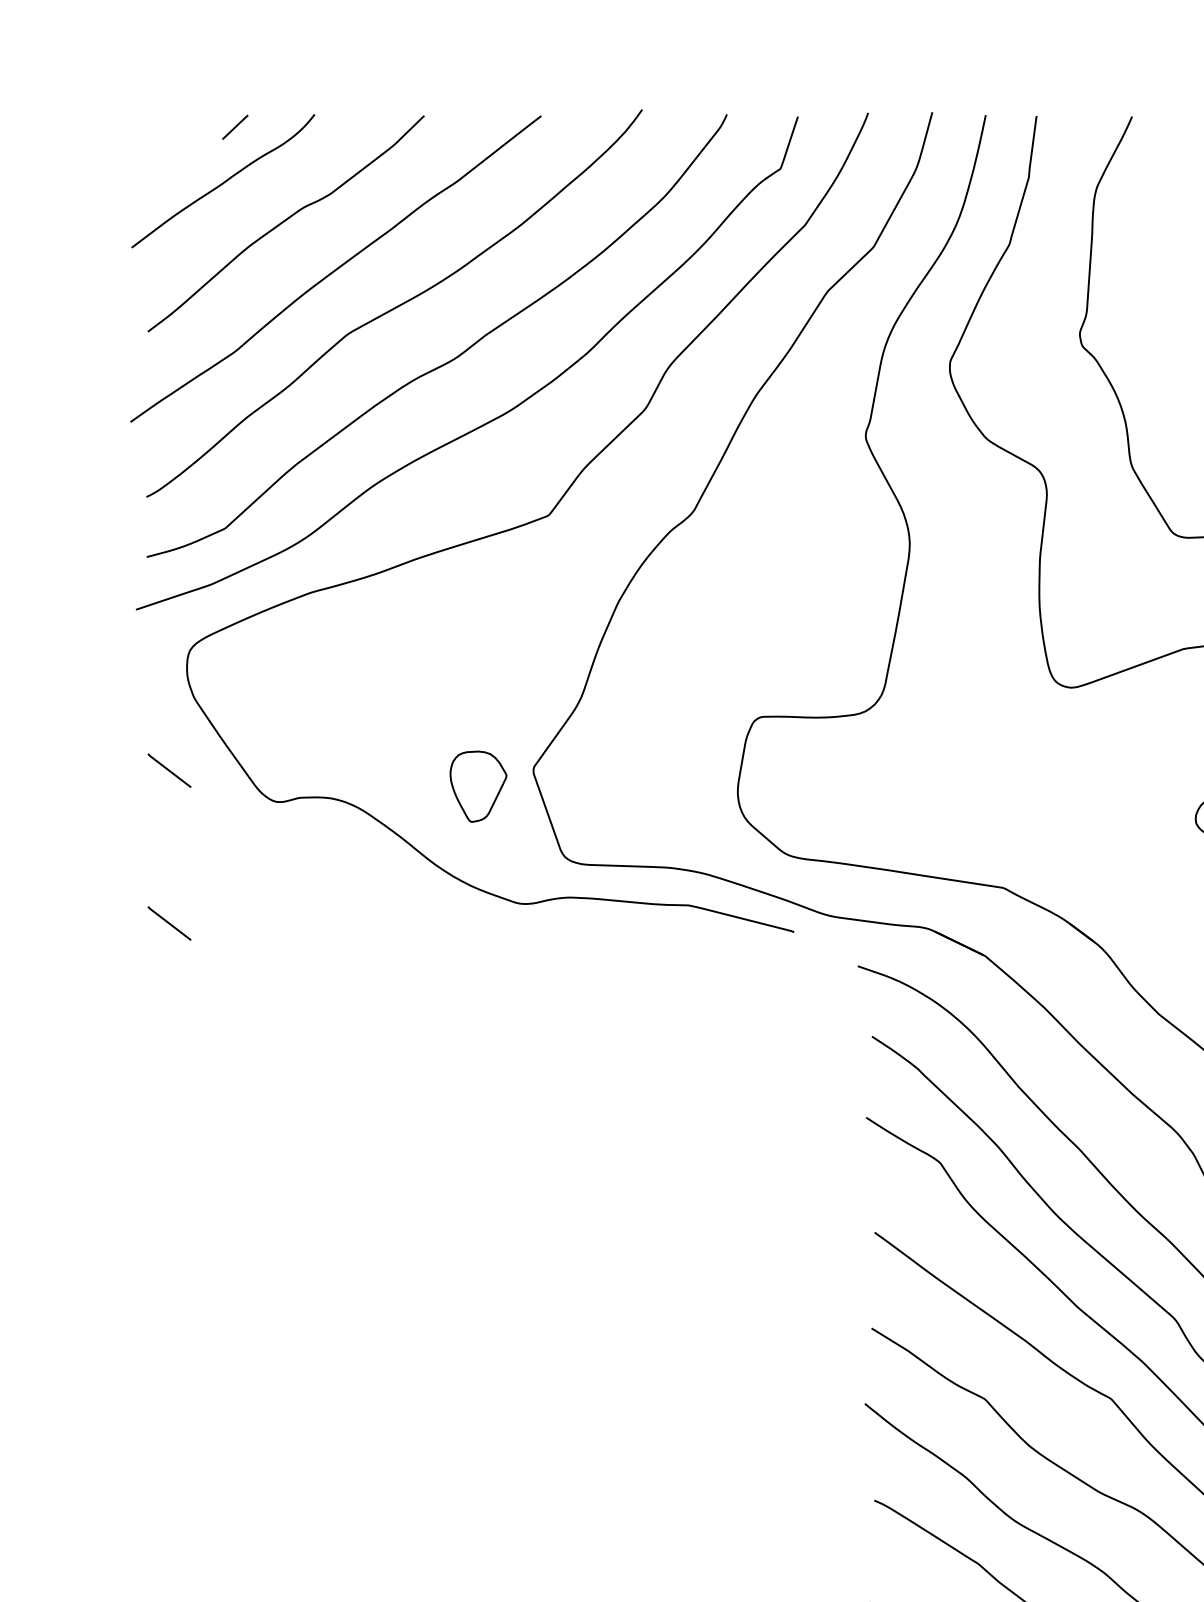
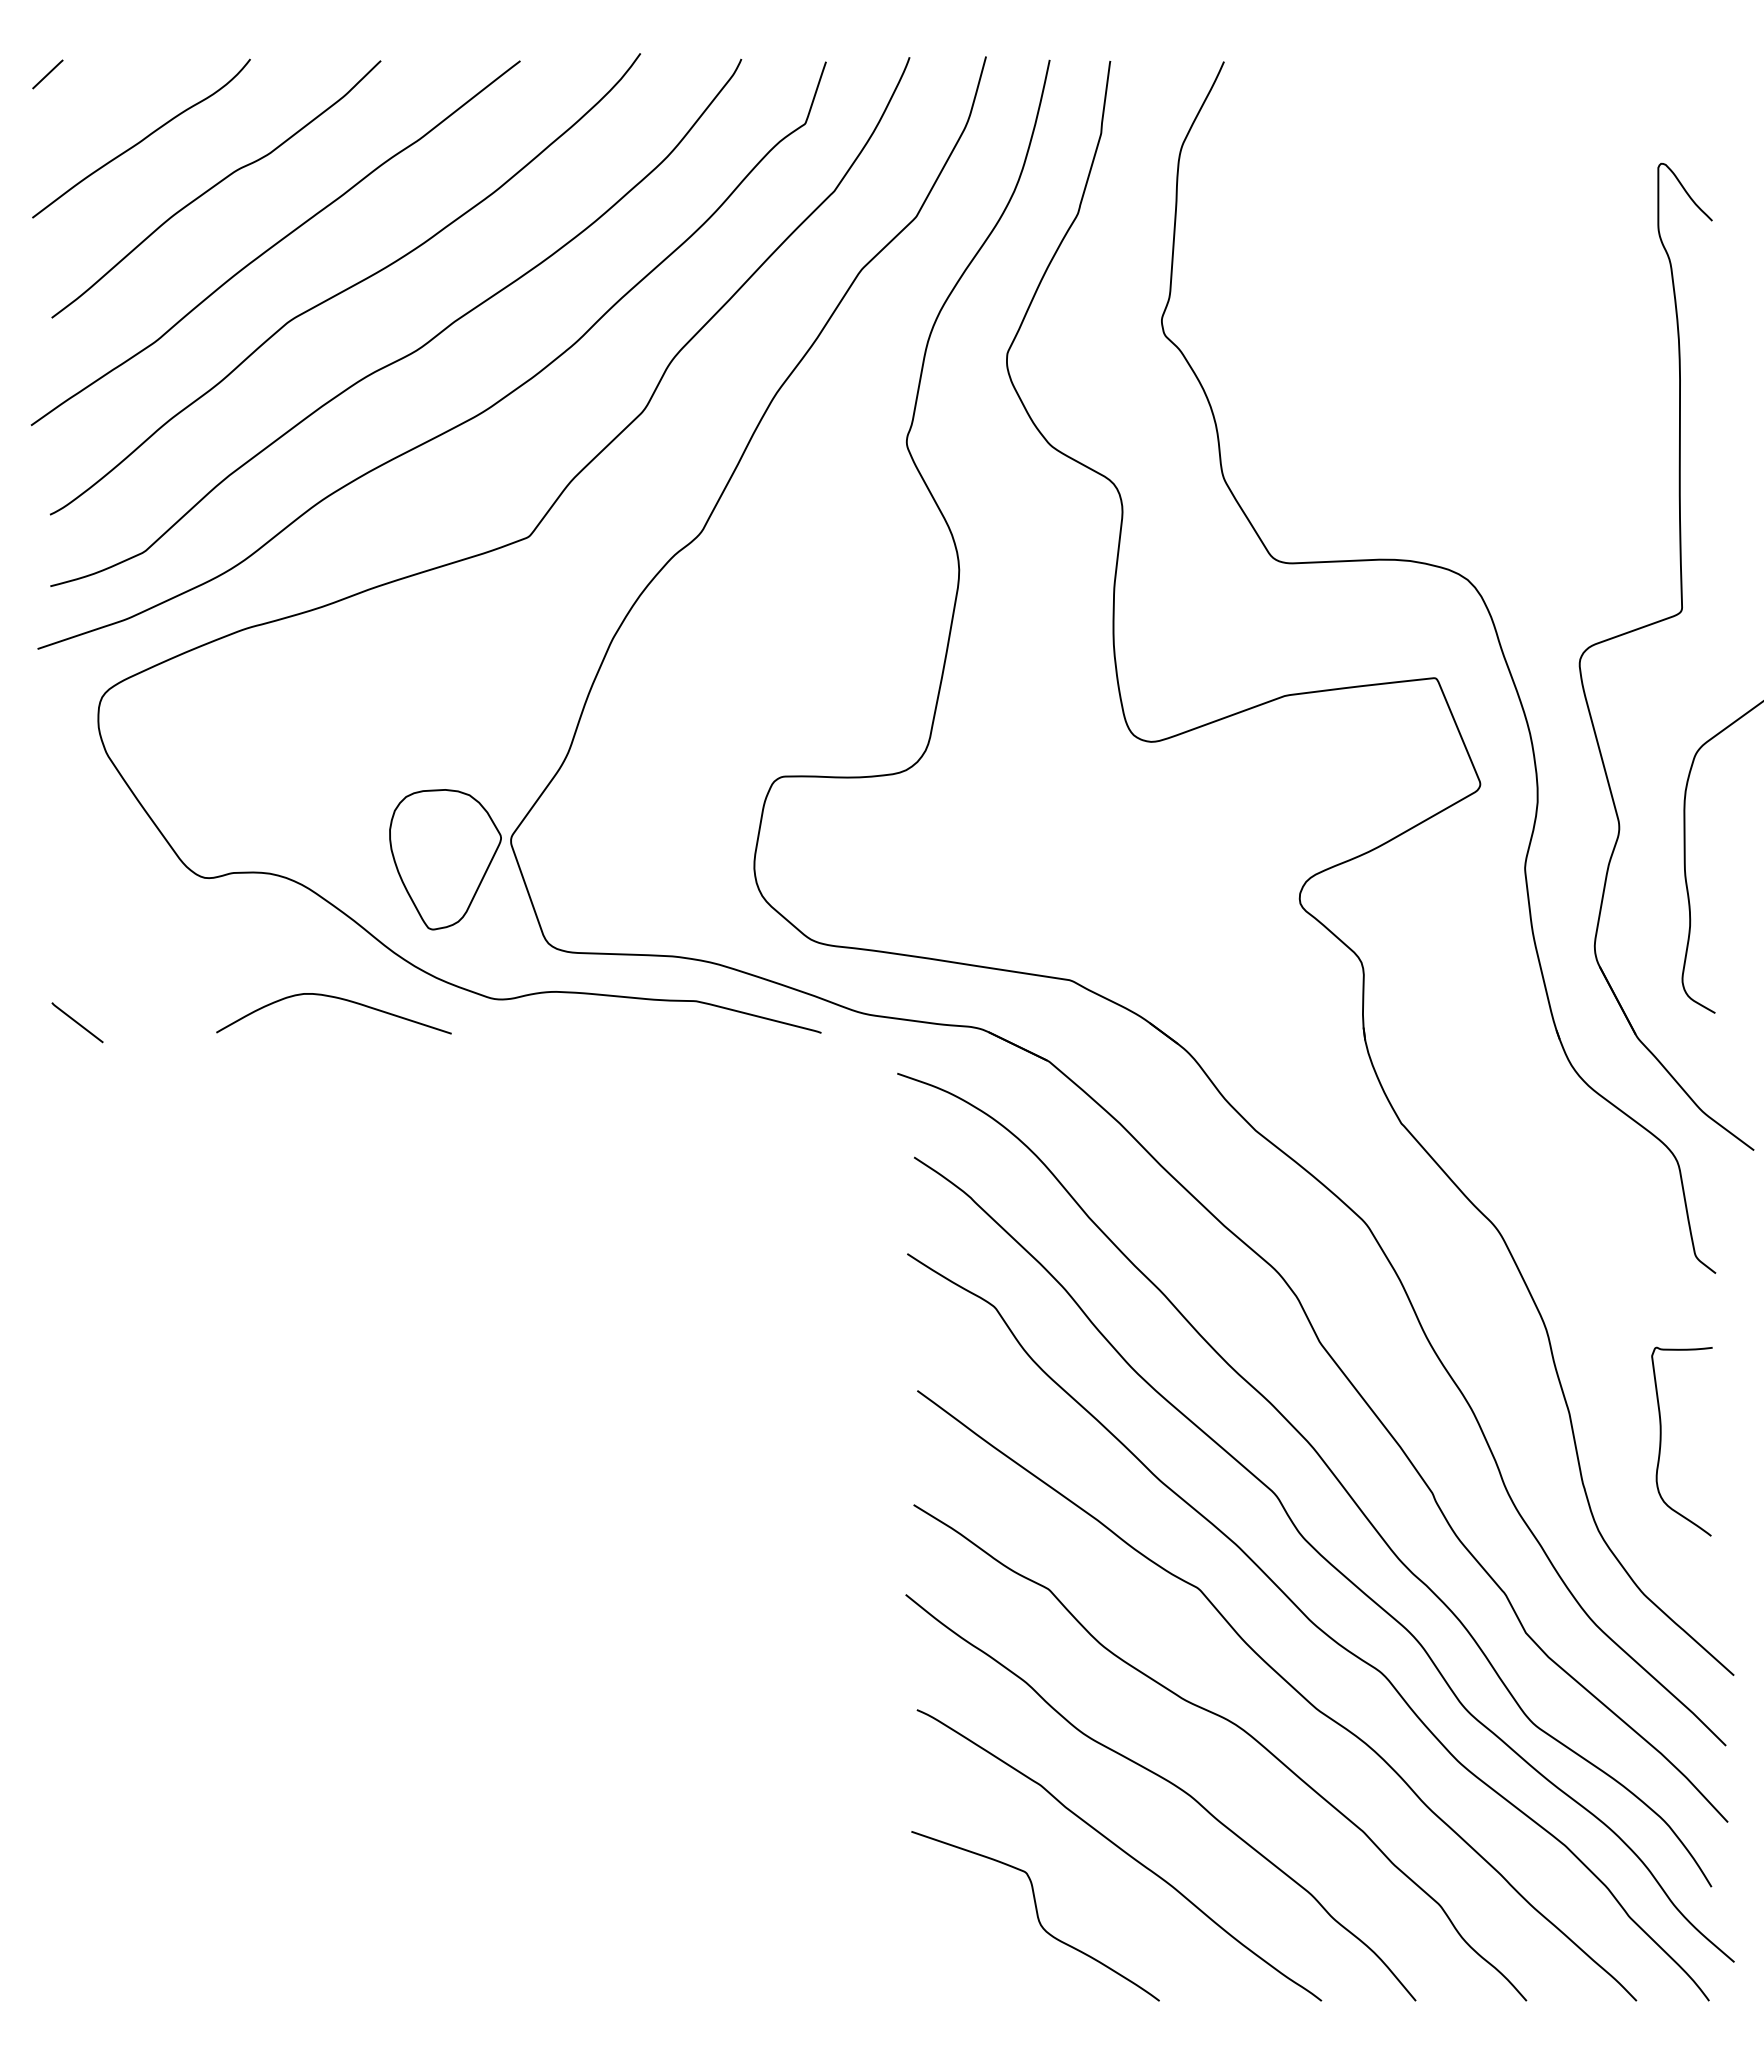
line: (235, 127) -> (47, 74), moved
line: (169, 770) -> (77, 840), removed
part: (478, 786) -> (445, 859), size x1.67
curve: (385, 903) -> (334, 998), added

